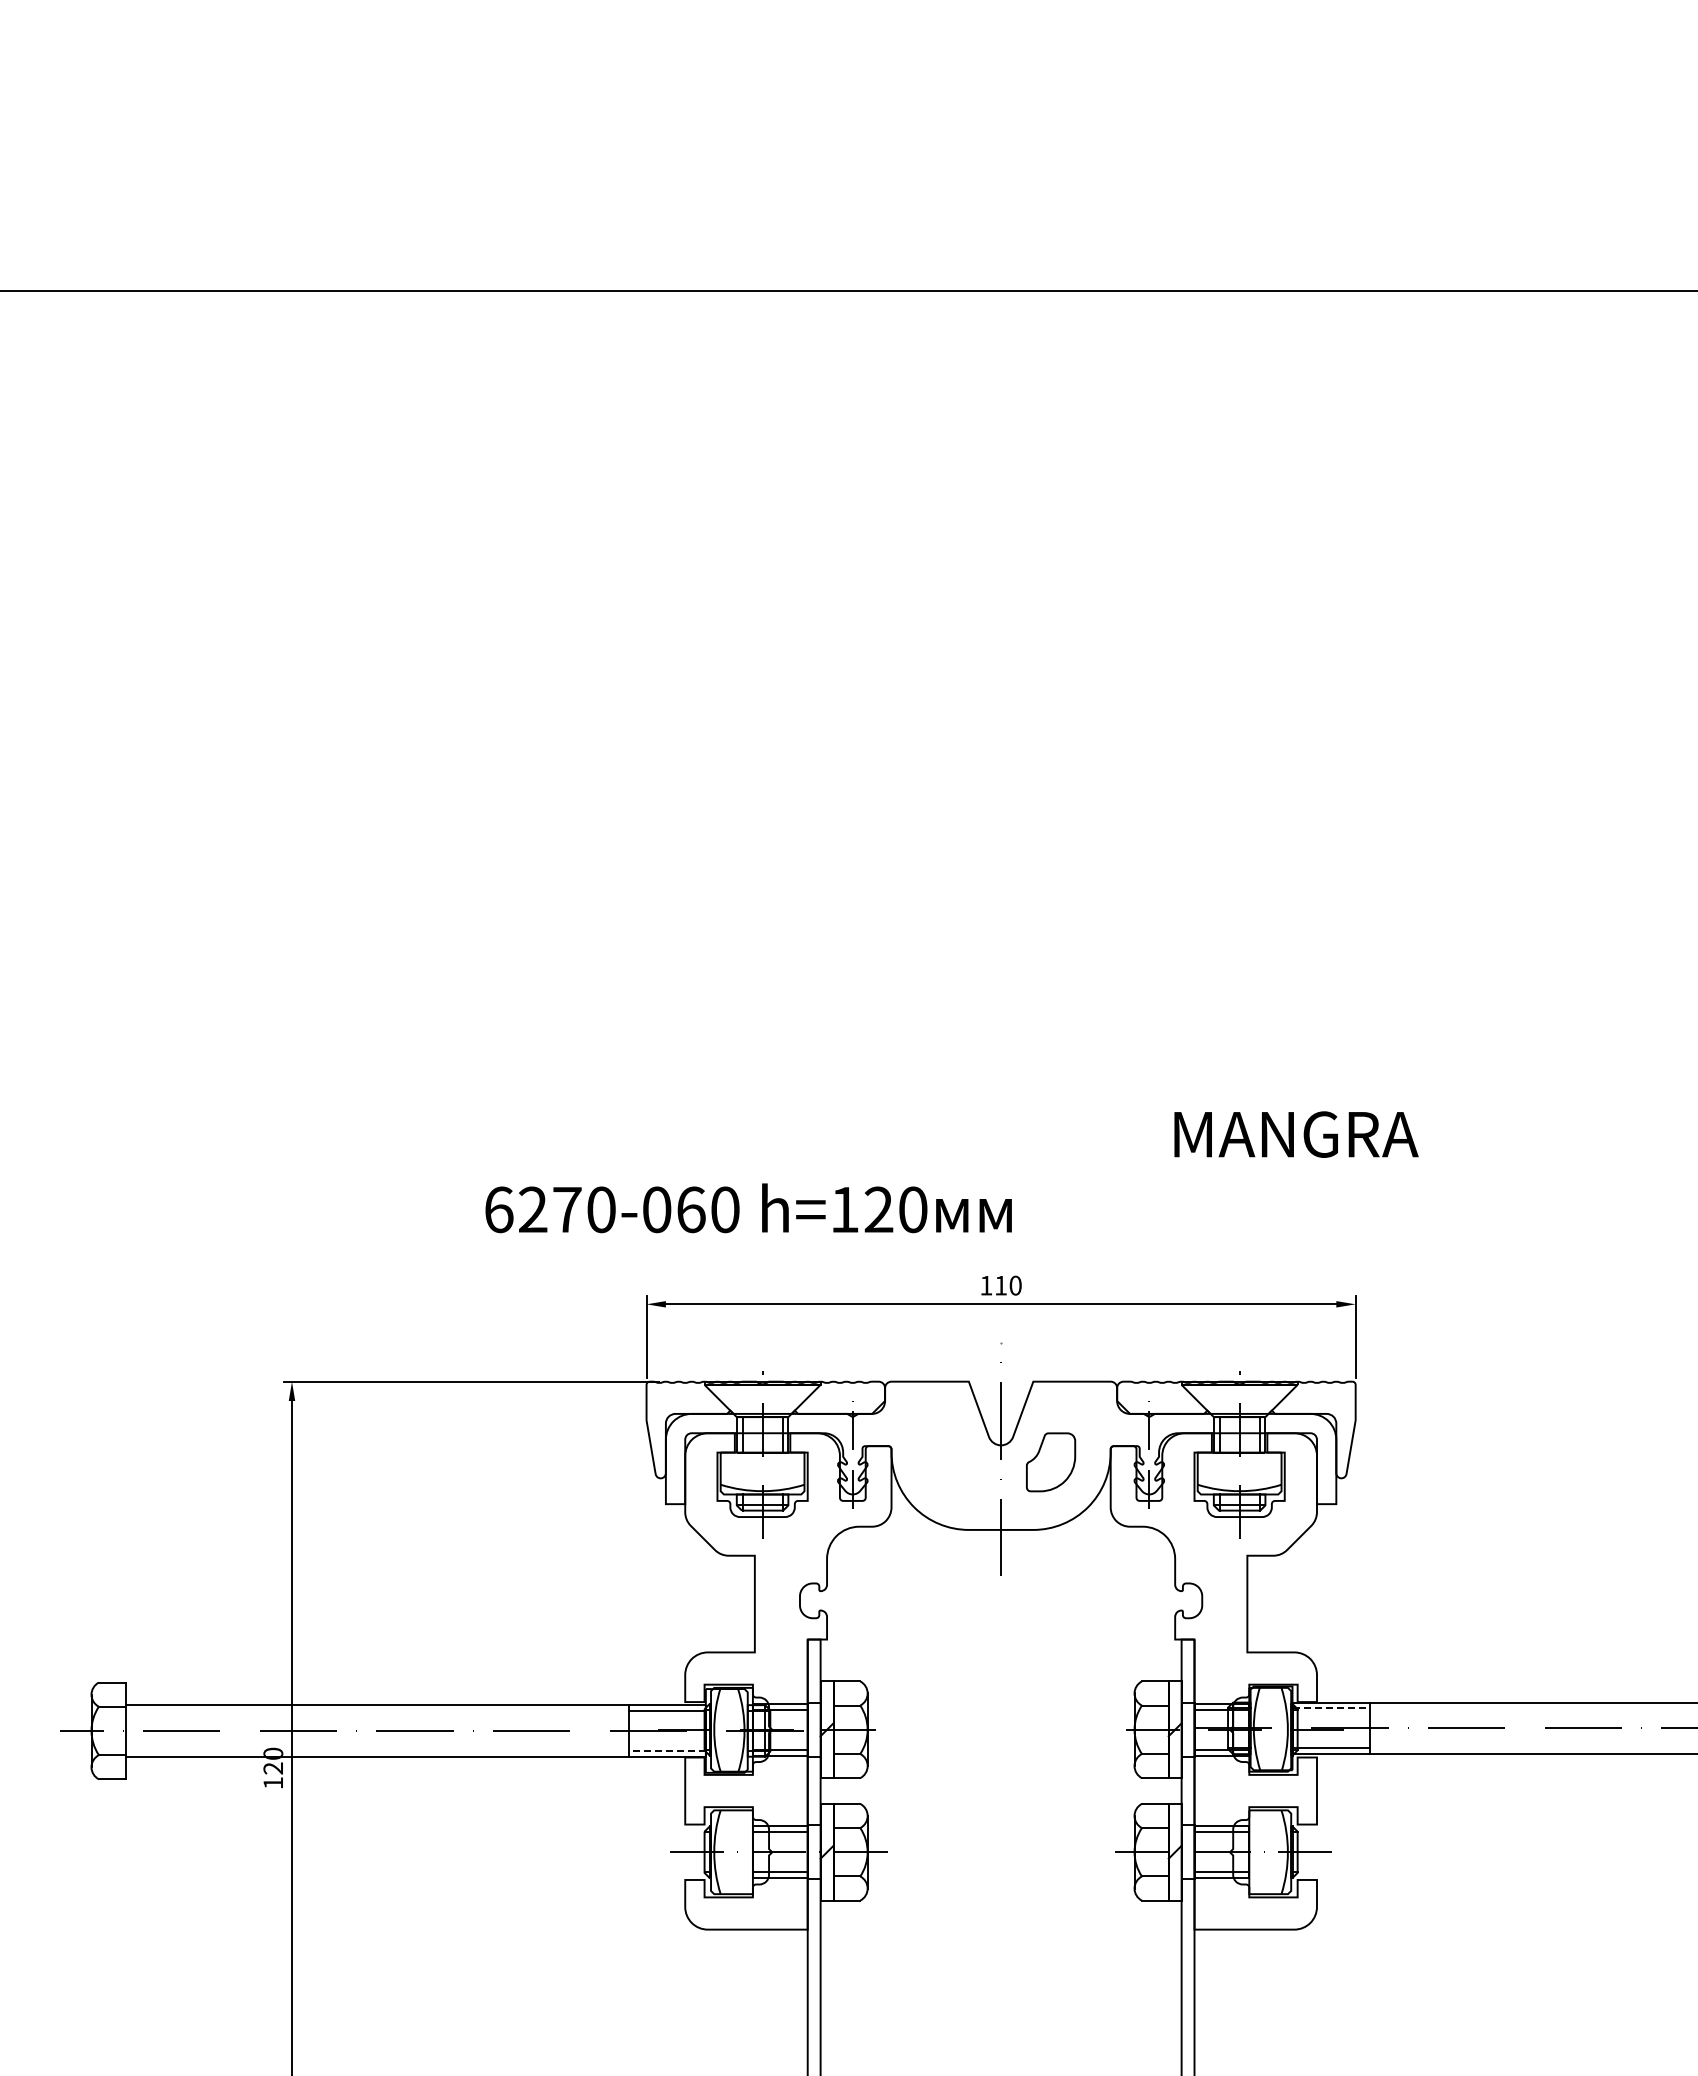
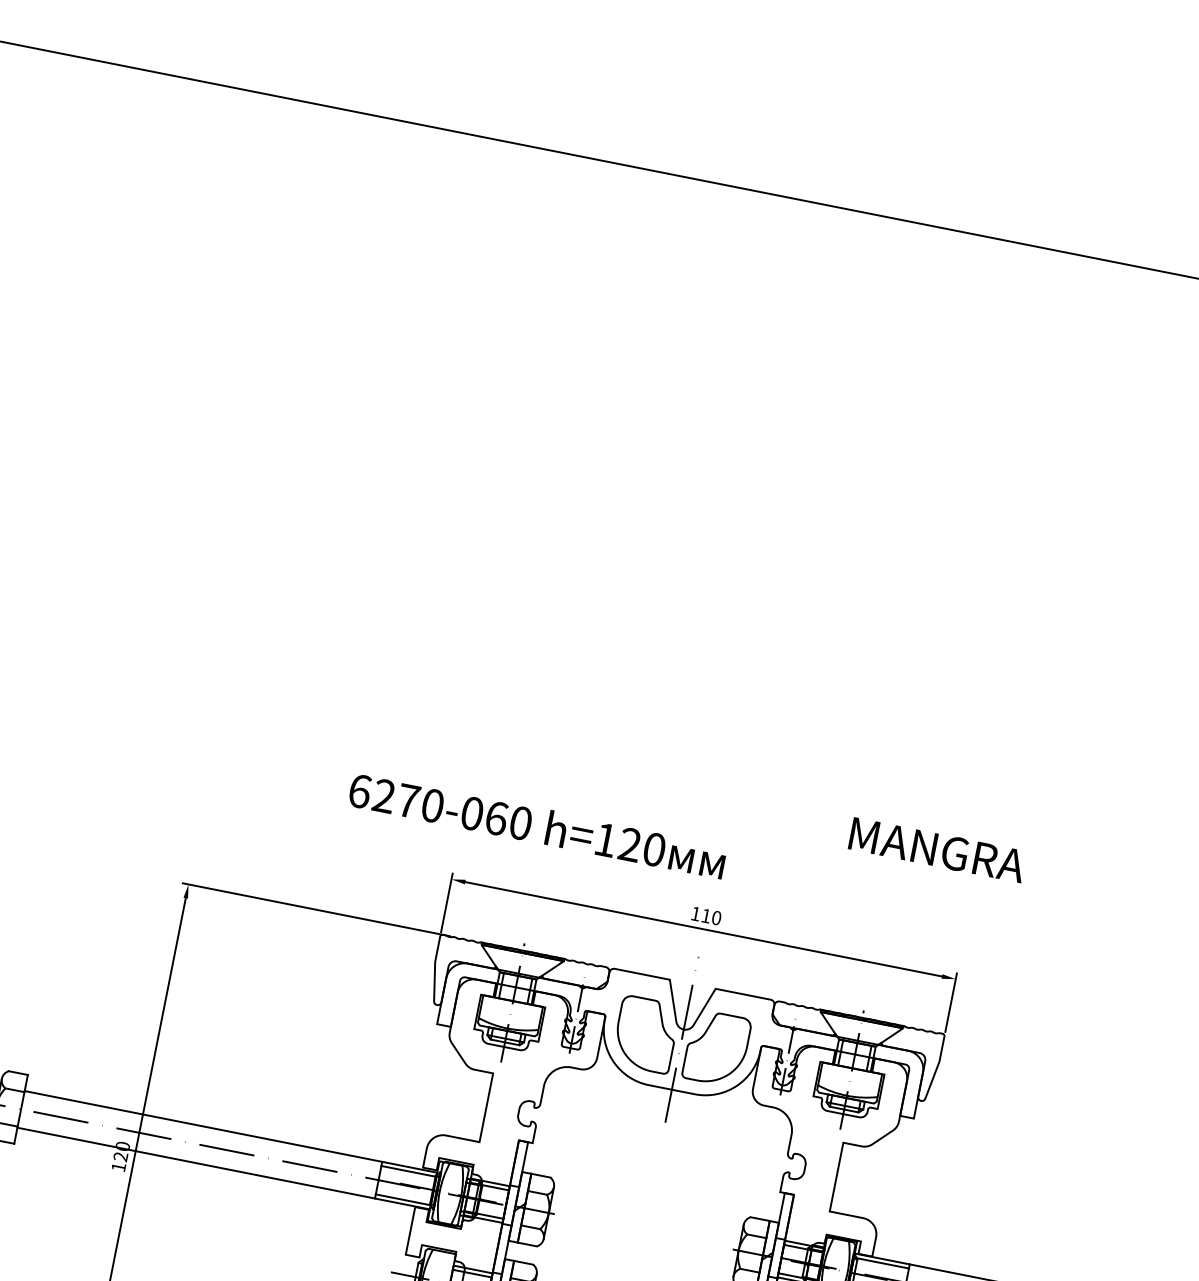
part: (951, 1462) -> (646, 1034), added
part: (1050, 1462) -> (716, 1048), size x1.67
line: (1331, 1708) -> (881, 1263), dashed -> solid
line: (667, 1750) -> (403, 1199), dashed -> solid

